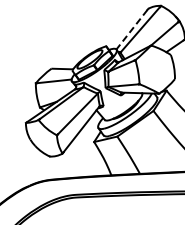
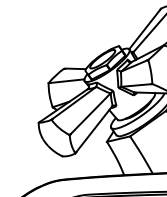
line: (131, 30) -> (144, 30), dashed -> solid

